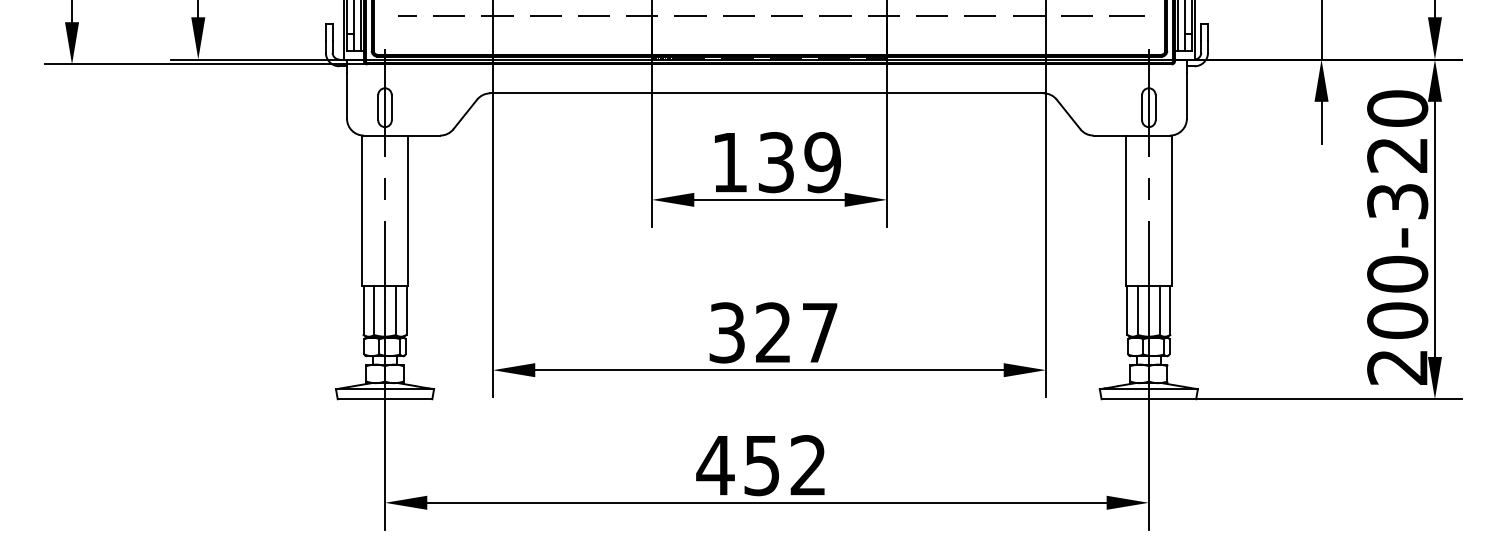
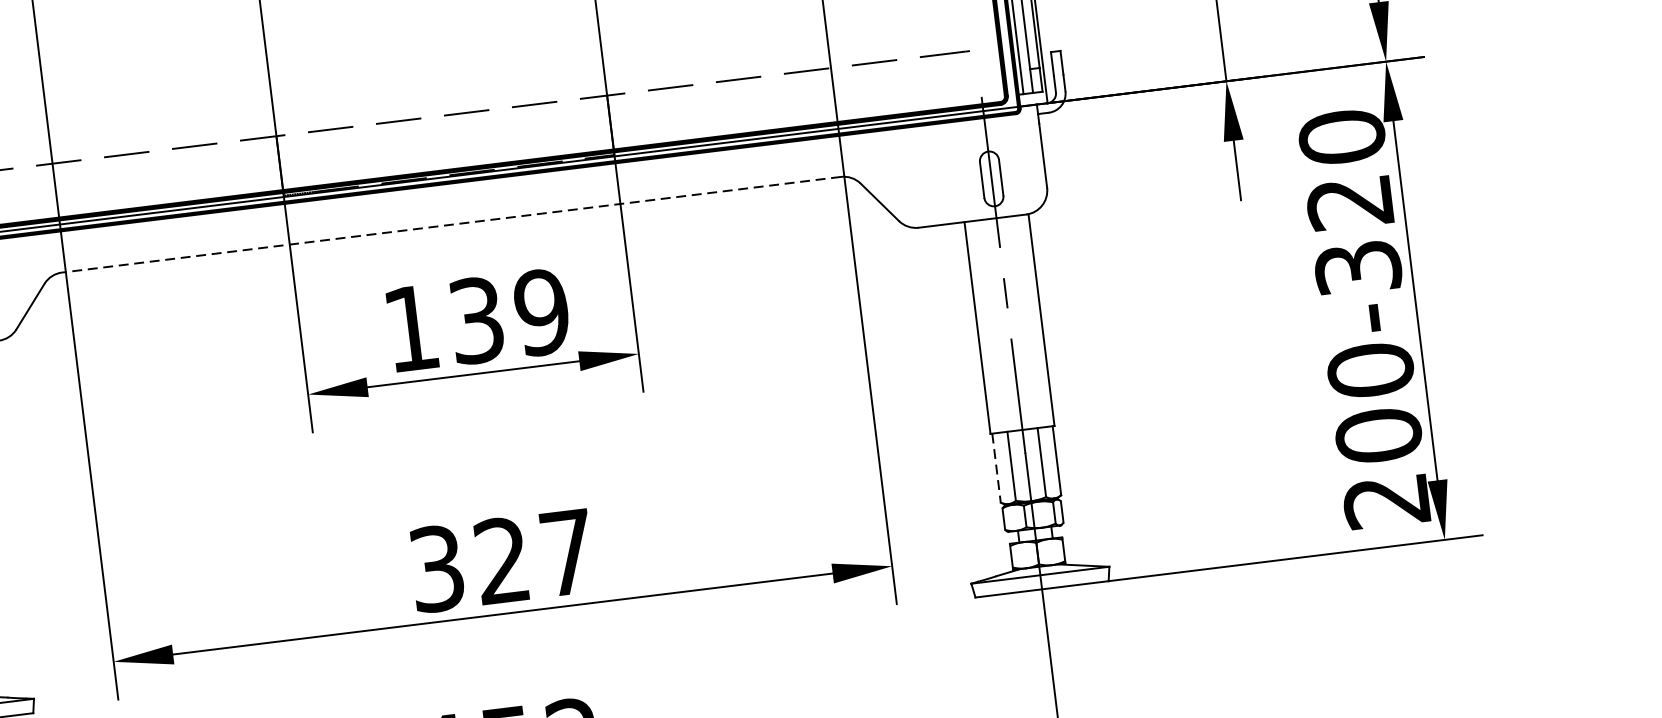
line: (766, 93) -> (450, 225), solid -> dashed
line: (1127, 310) -> (996, 468), solid -> dashed

